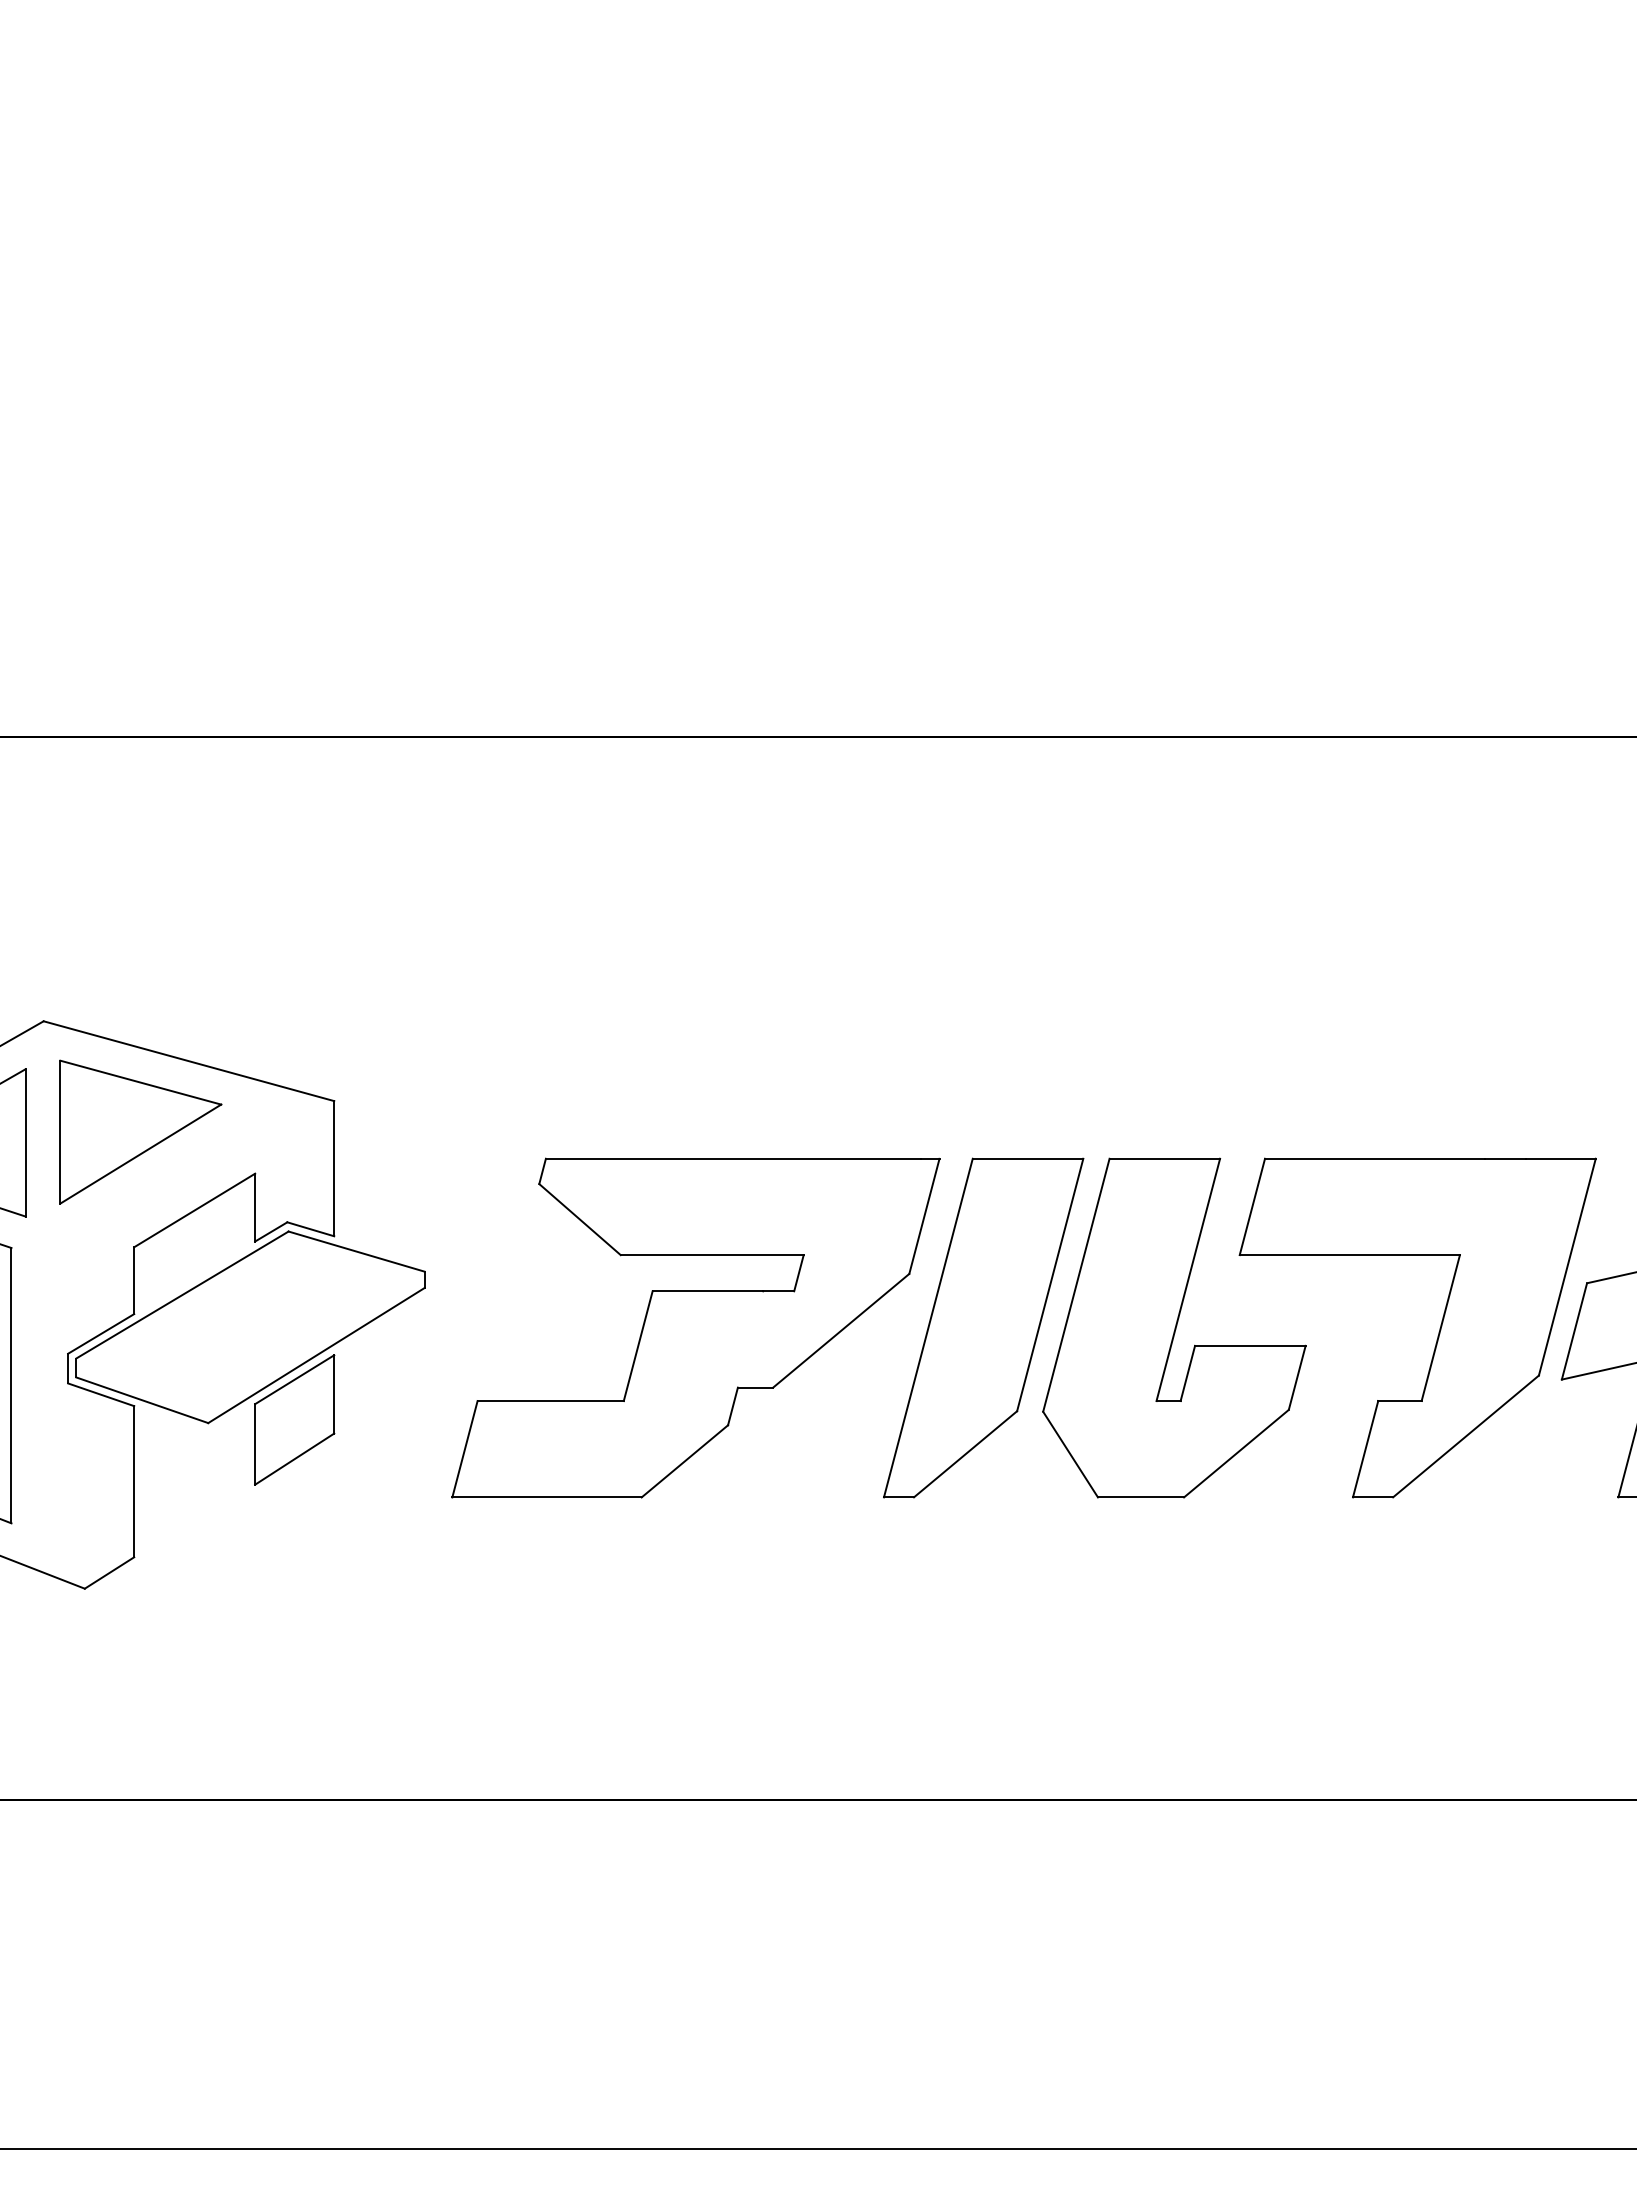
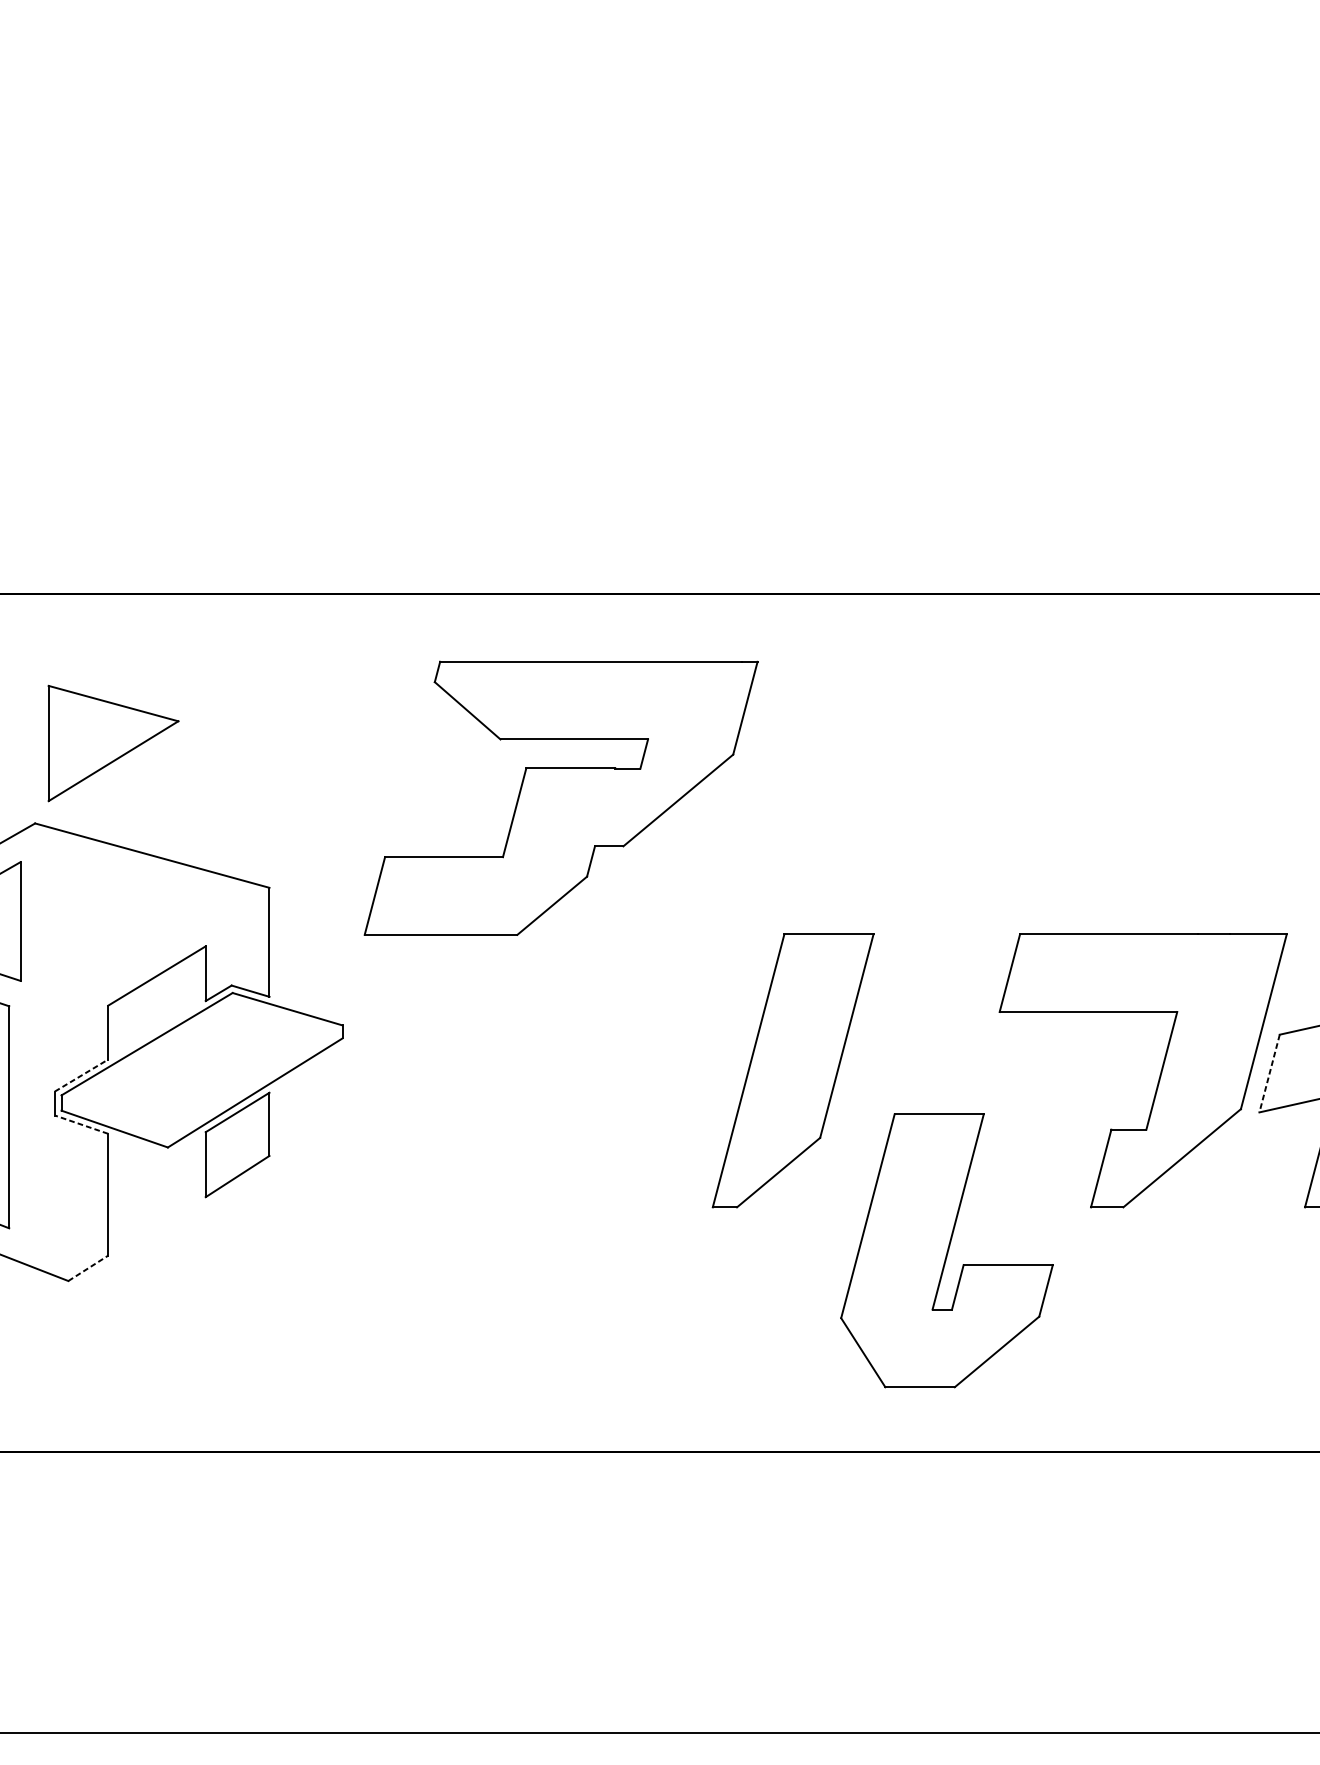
part: (140, 1131) -> (113, 742), moved
part: (695, 1327) -> (560, 797), moved
part: (1174, 1327) -> (947, 1250), moved
line: (1574, 1331) -> (1269, 1073), solid -> dashed
line: (101, 1333) -> (81, 1075), solid -> dashed
line: (101, 1394) -> (81, 1124), solid -> dashed
line: (109, 1572) -> (88, 1267), solid -> dashed

